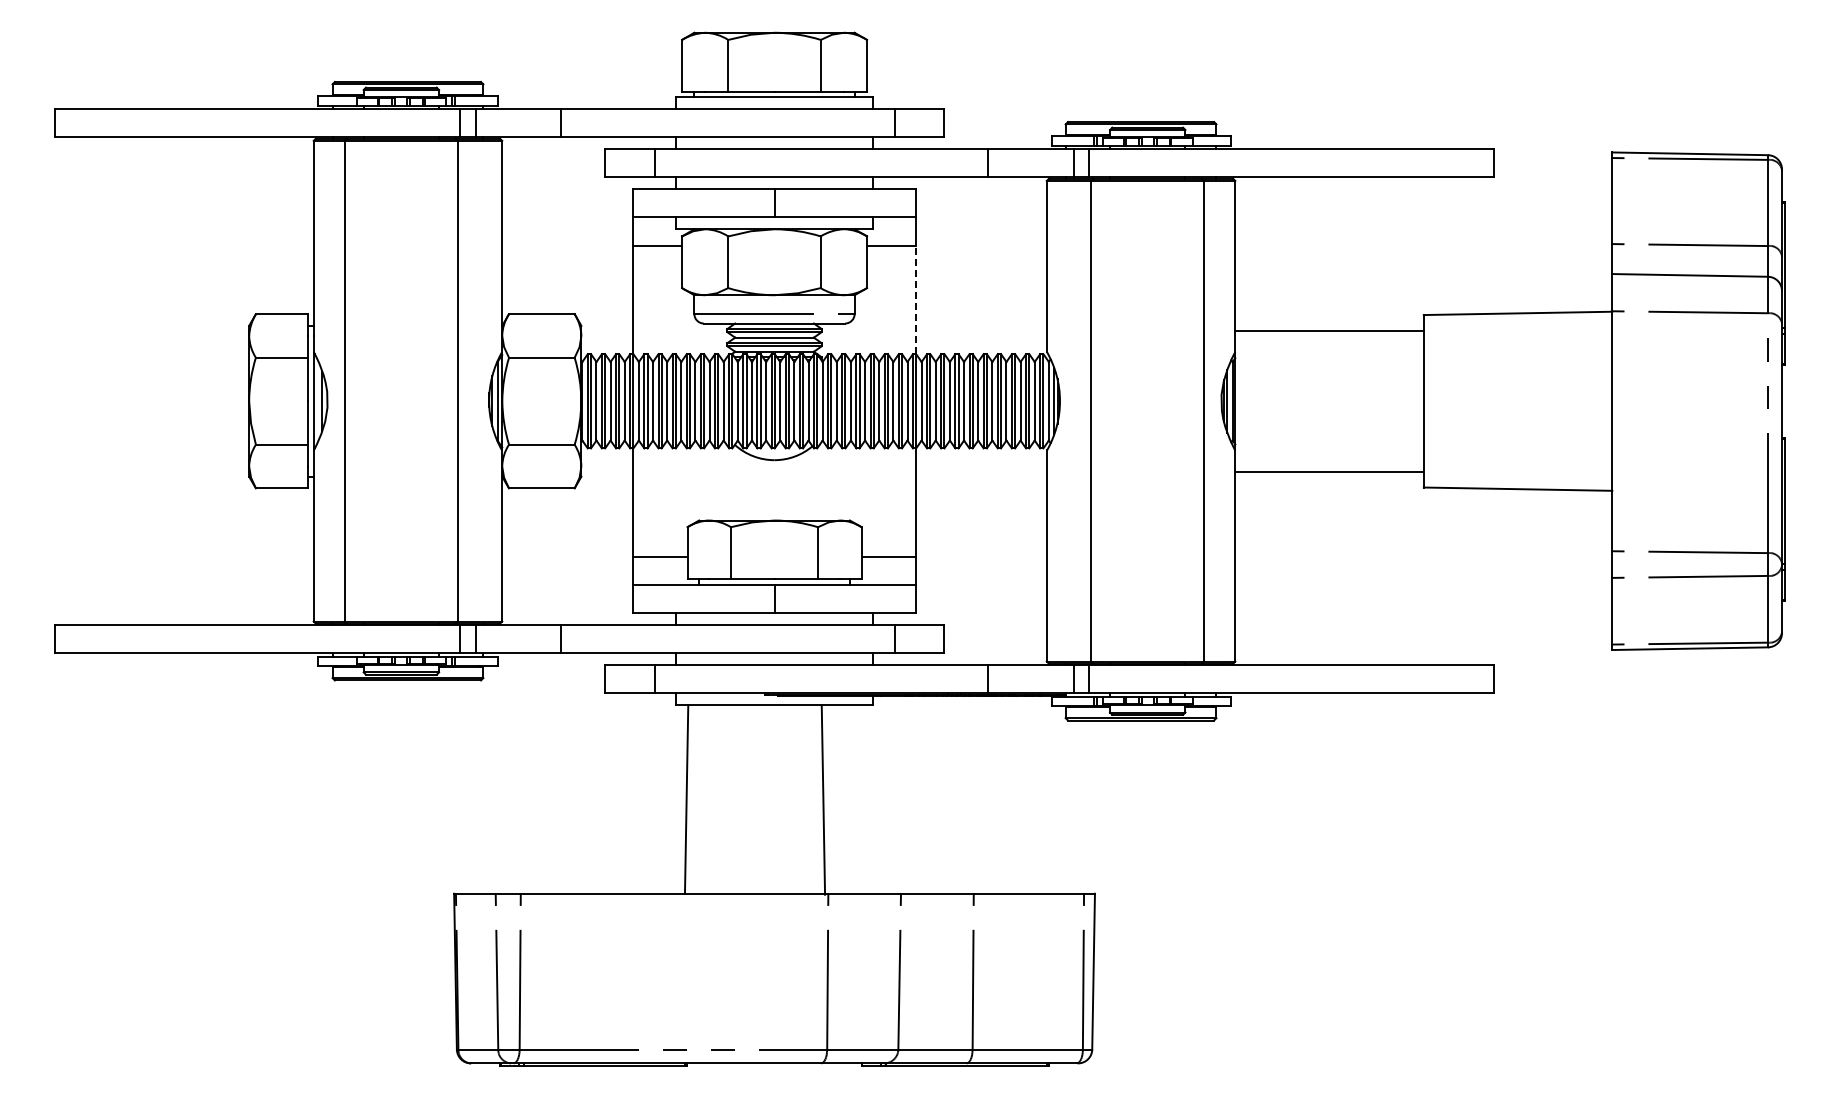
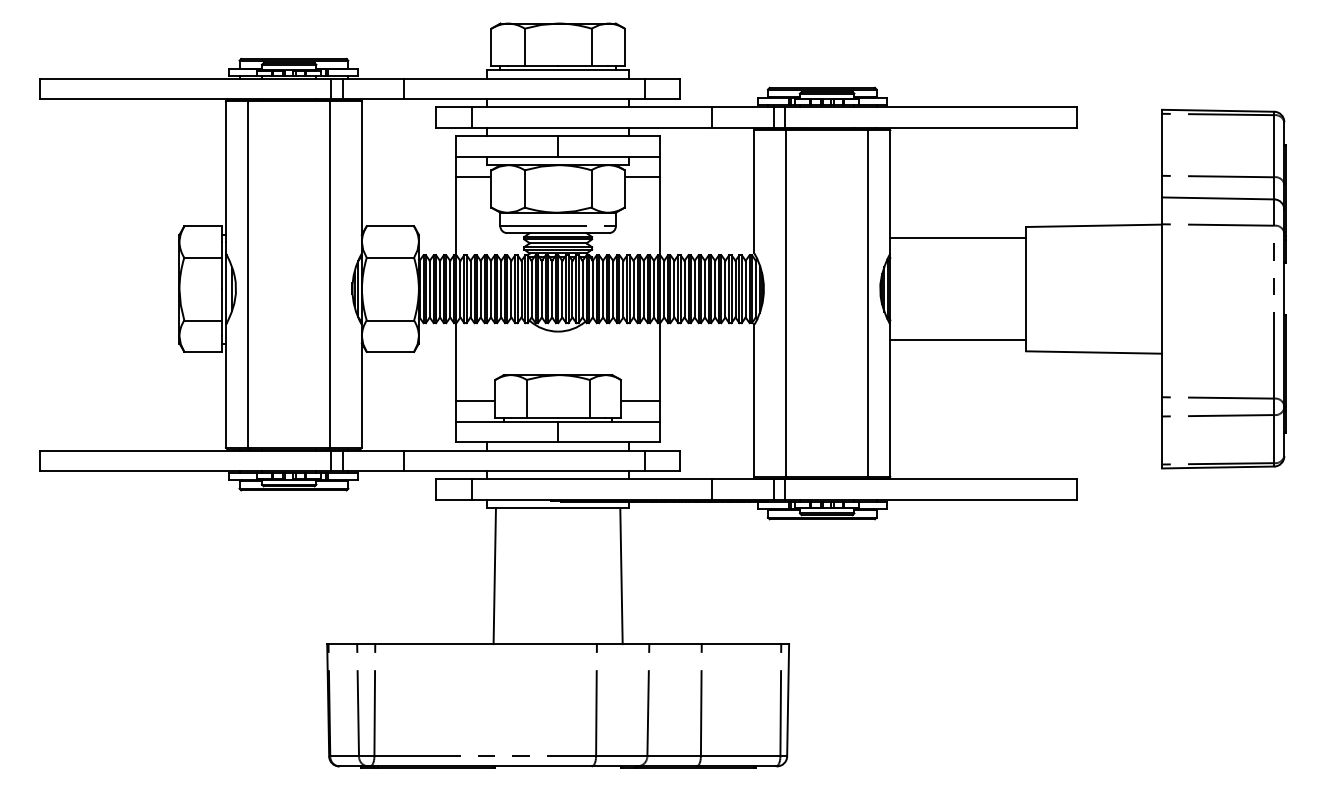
line: (915, 299) -> (659, 215), dashed -> solid
line: (823, 800) -> (621, 576), moved

